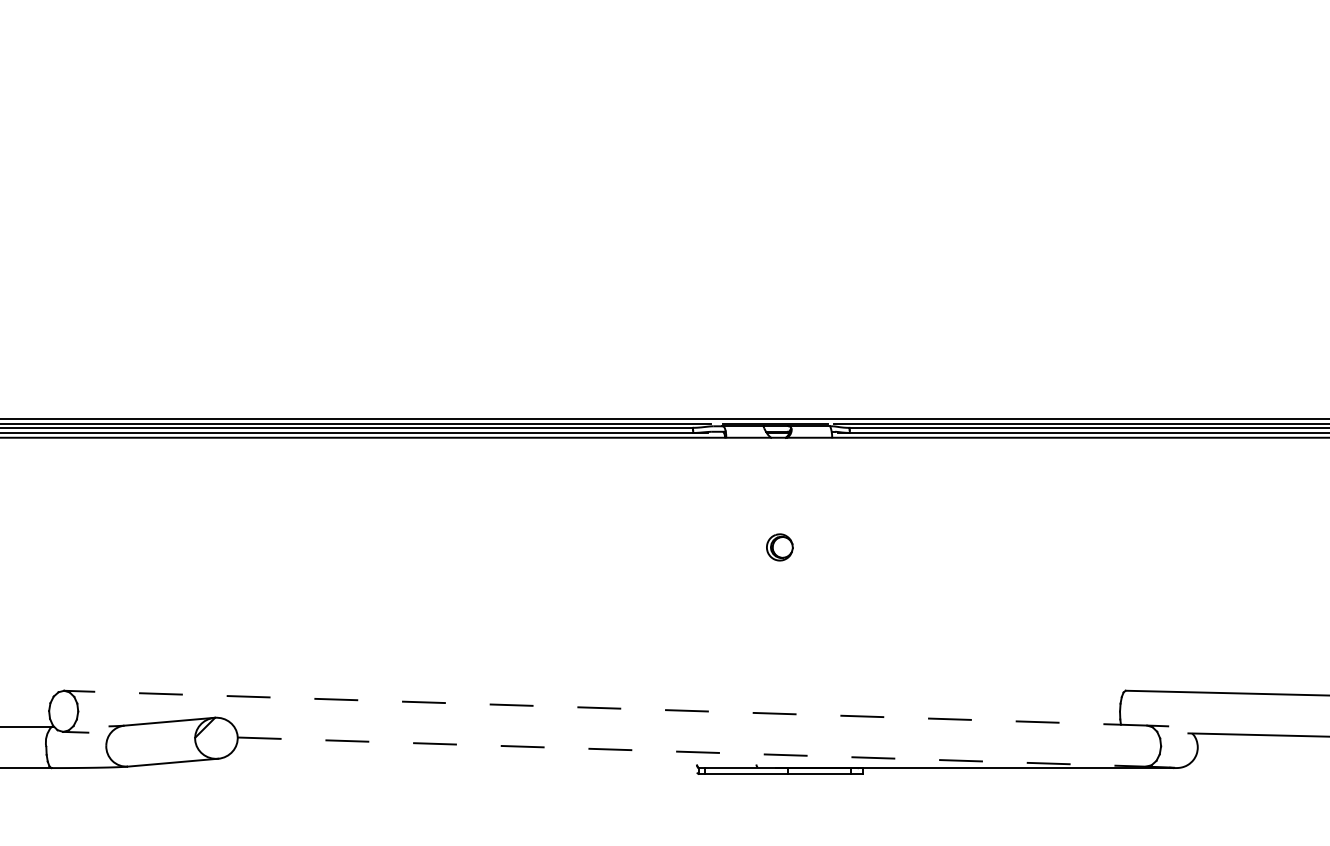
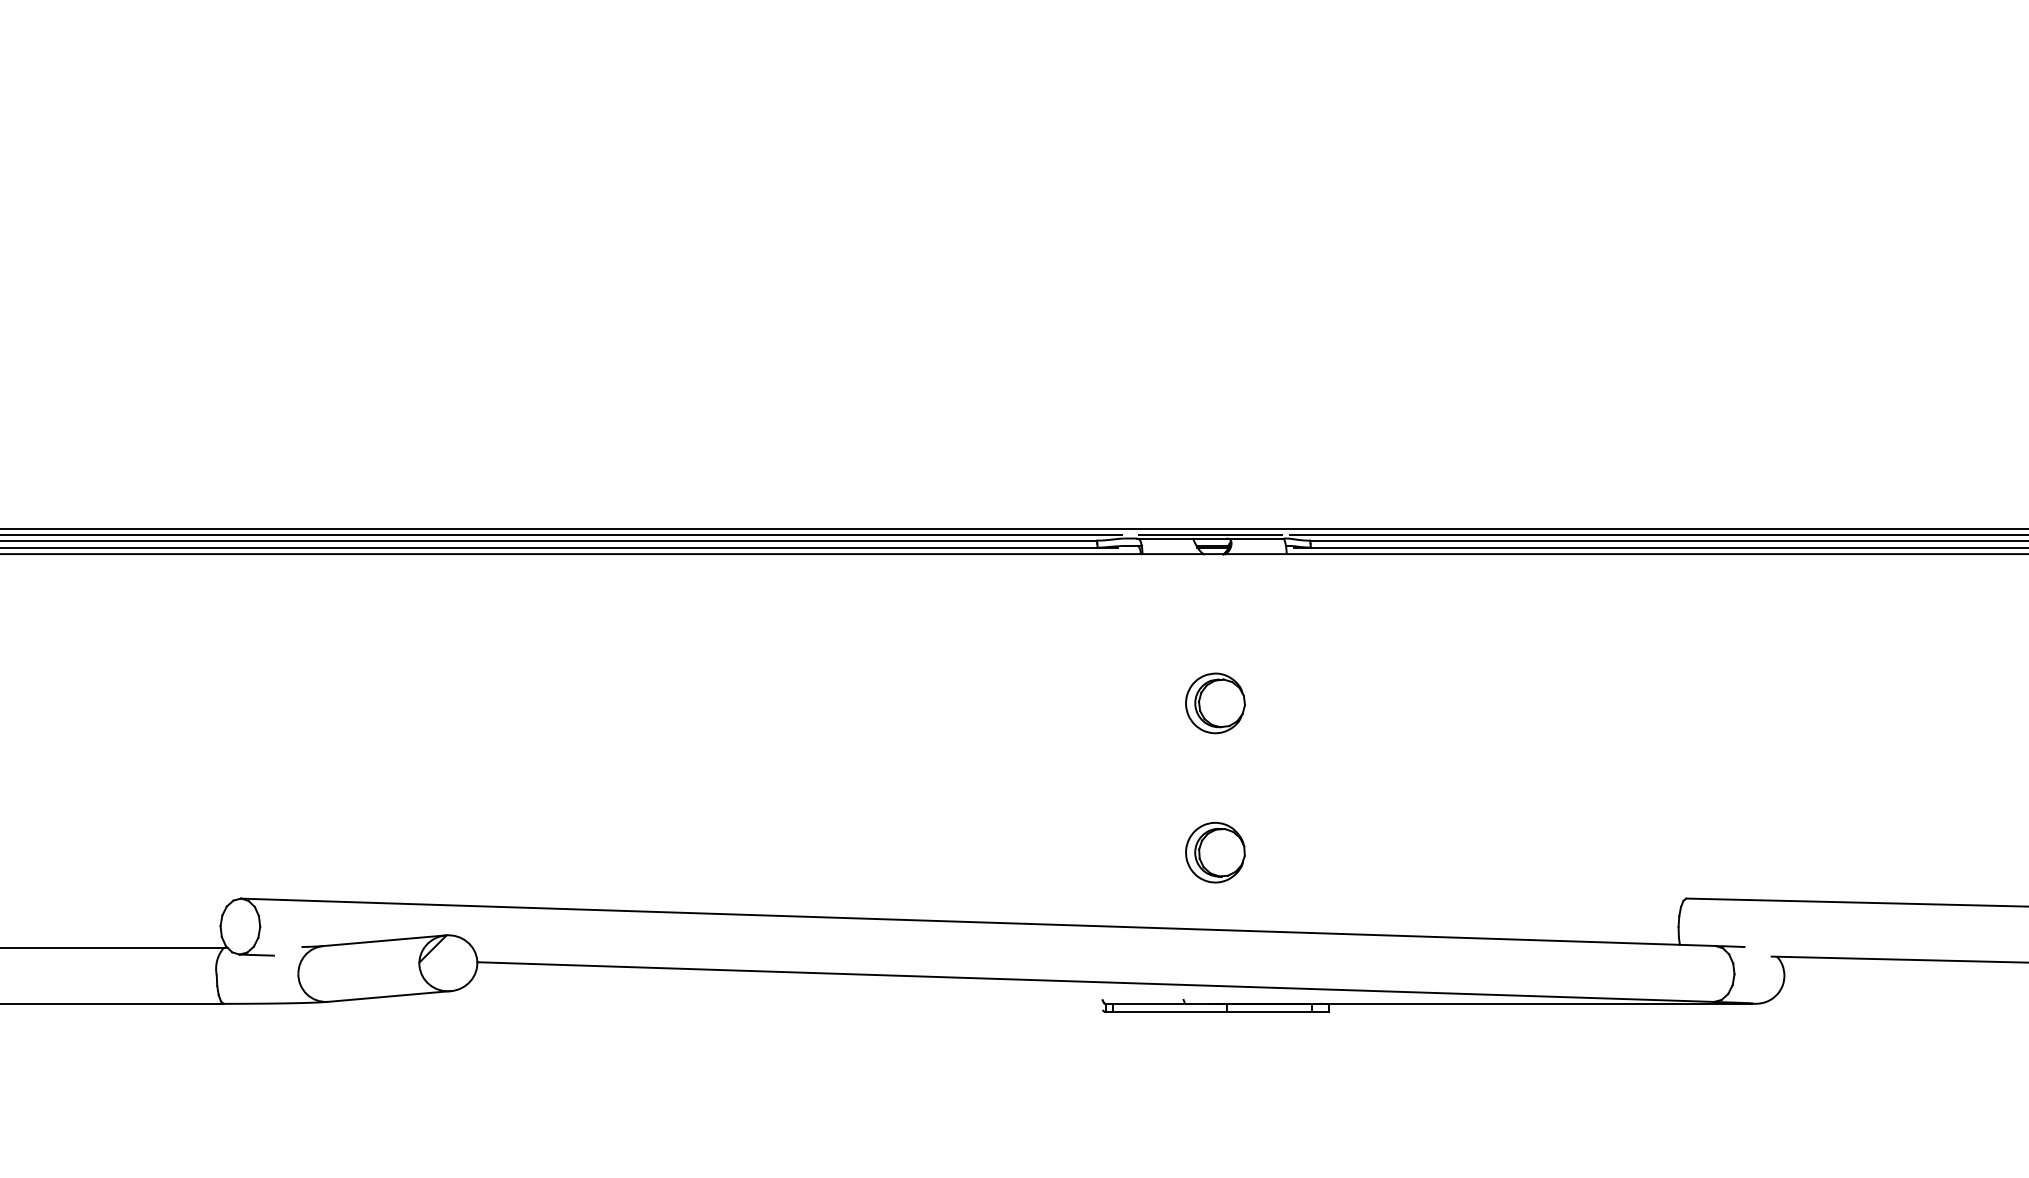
part: (779, 547) -> (1215, 703), size x1.67
part: (779, 656) -> (1215, 852), added
line: (605, 708) -> (978, 922), dashed -> solid
line: (691, 752) -> (1095, 982), dashed -> solid

